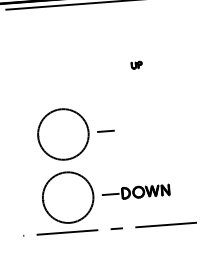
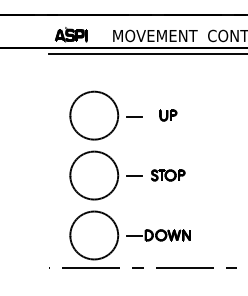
part: (136, 65) -> (168, 115), size x1.67
part: (70, 70) -> (105, 115), added
part: (141, 128) -> (168, 175), added

